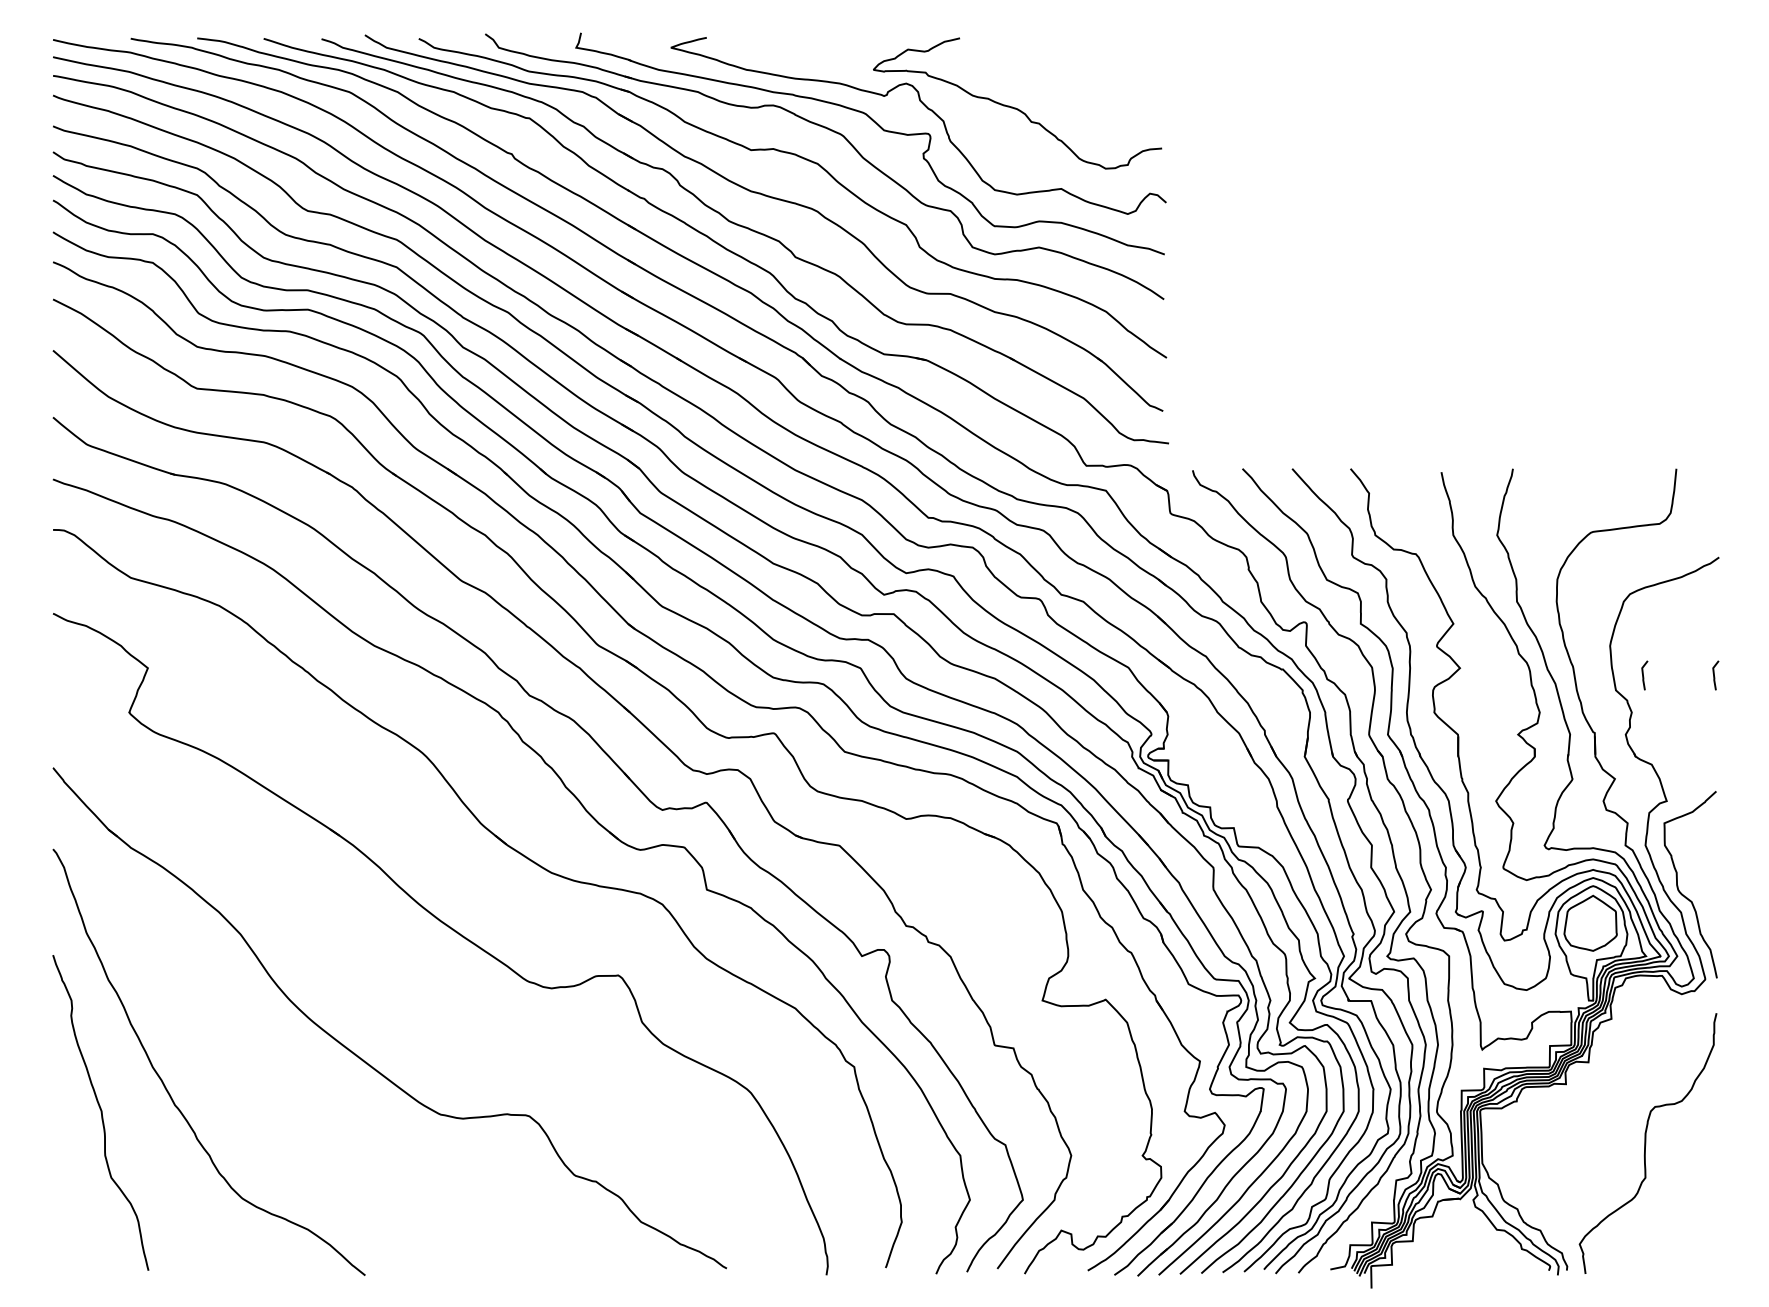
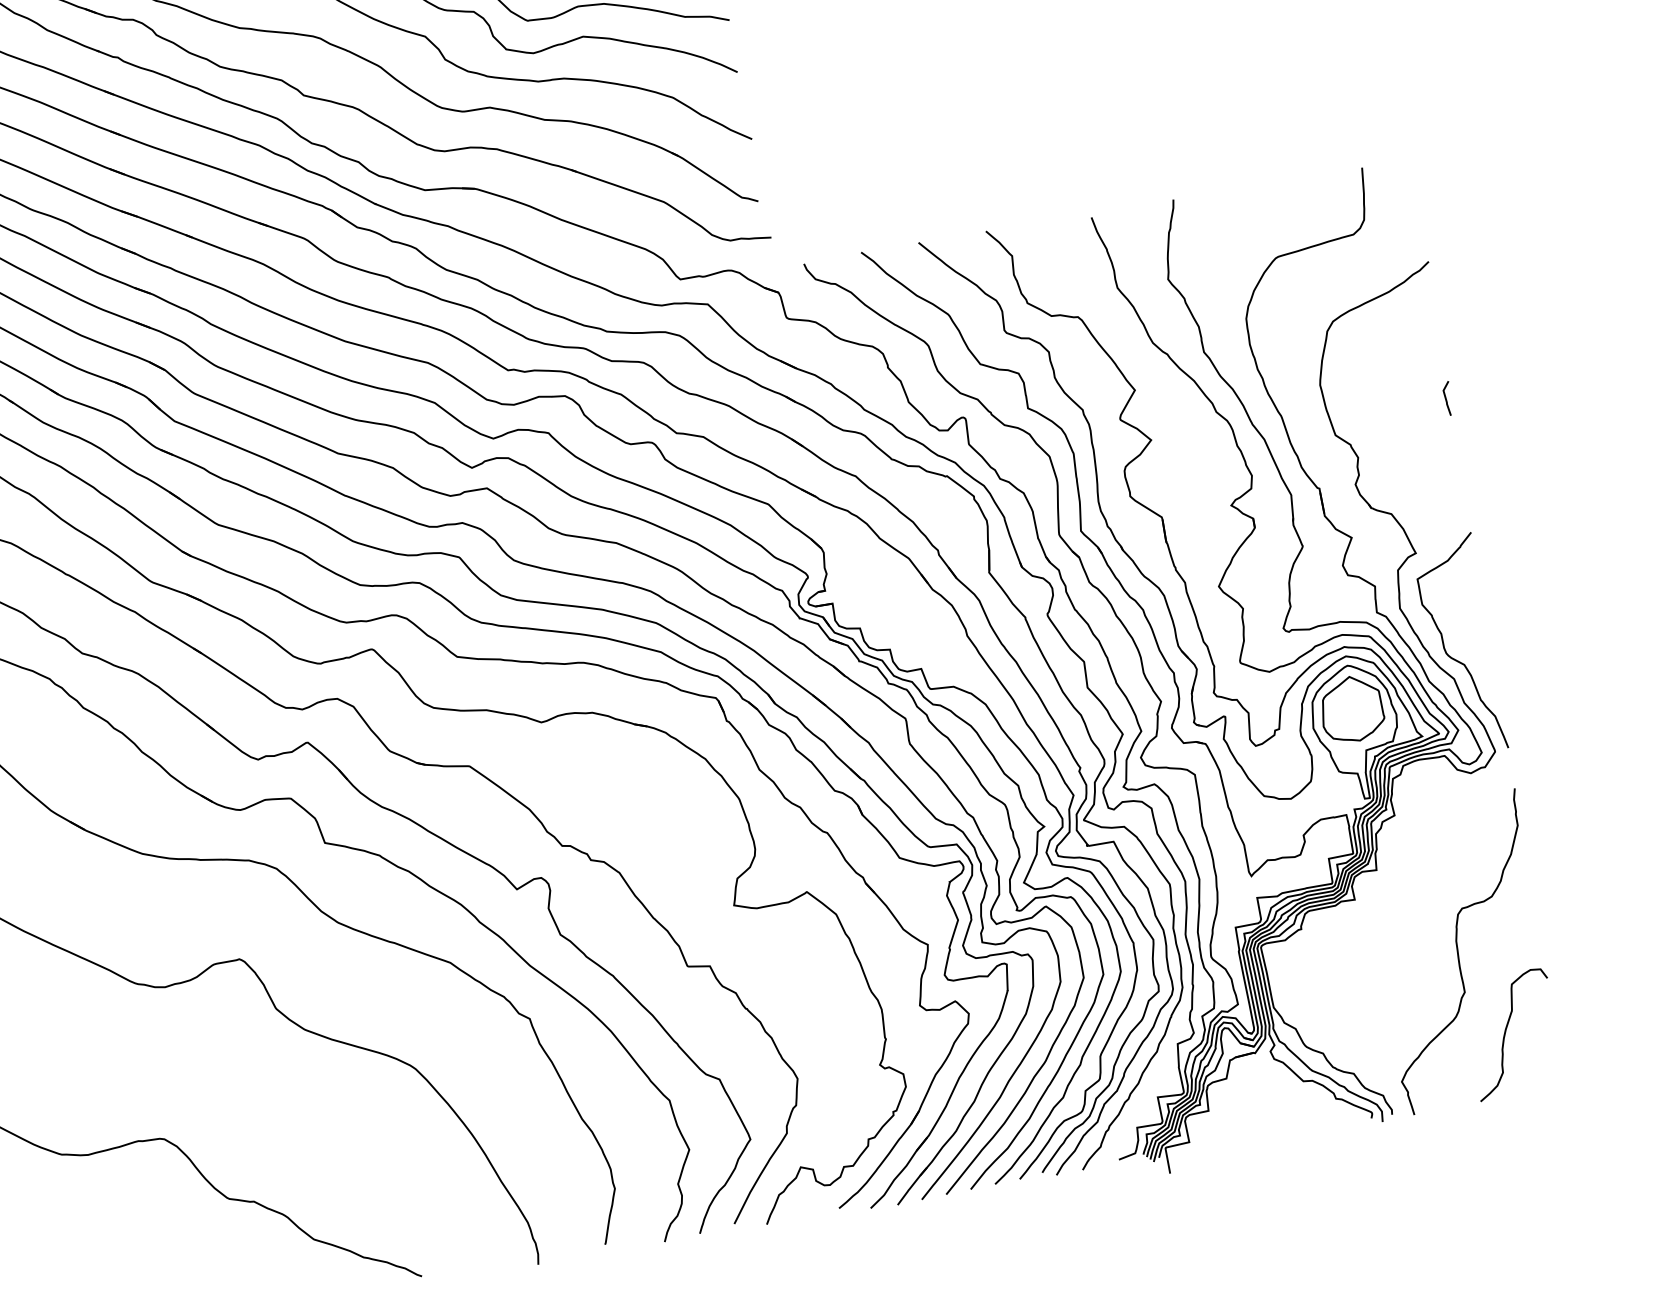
line: (1643, 675) -> (1364, 412), removed
curve: (1675, 1216) -> (1507, 1031), added

